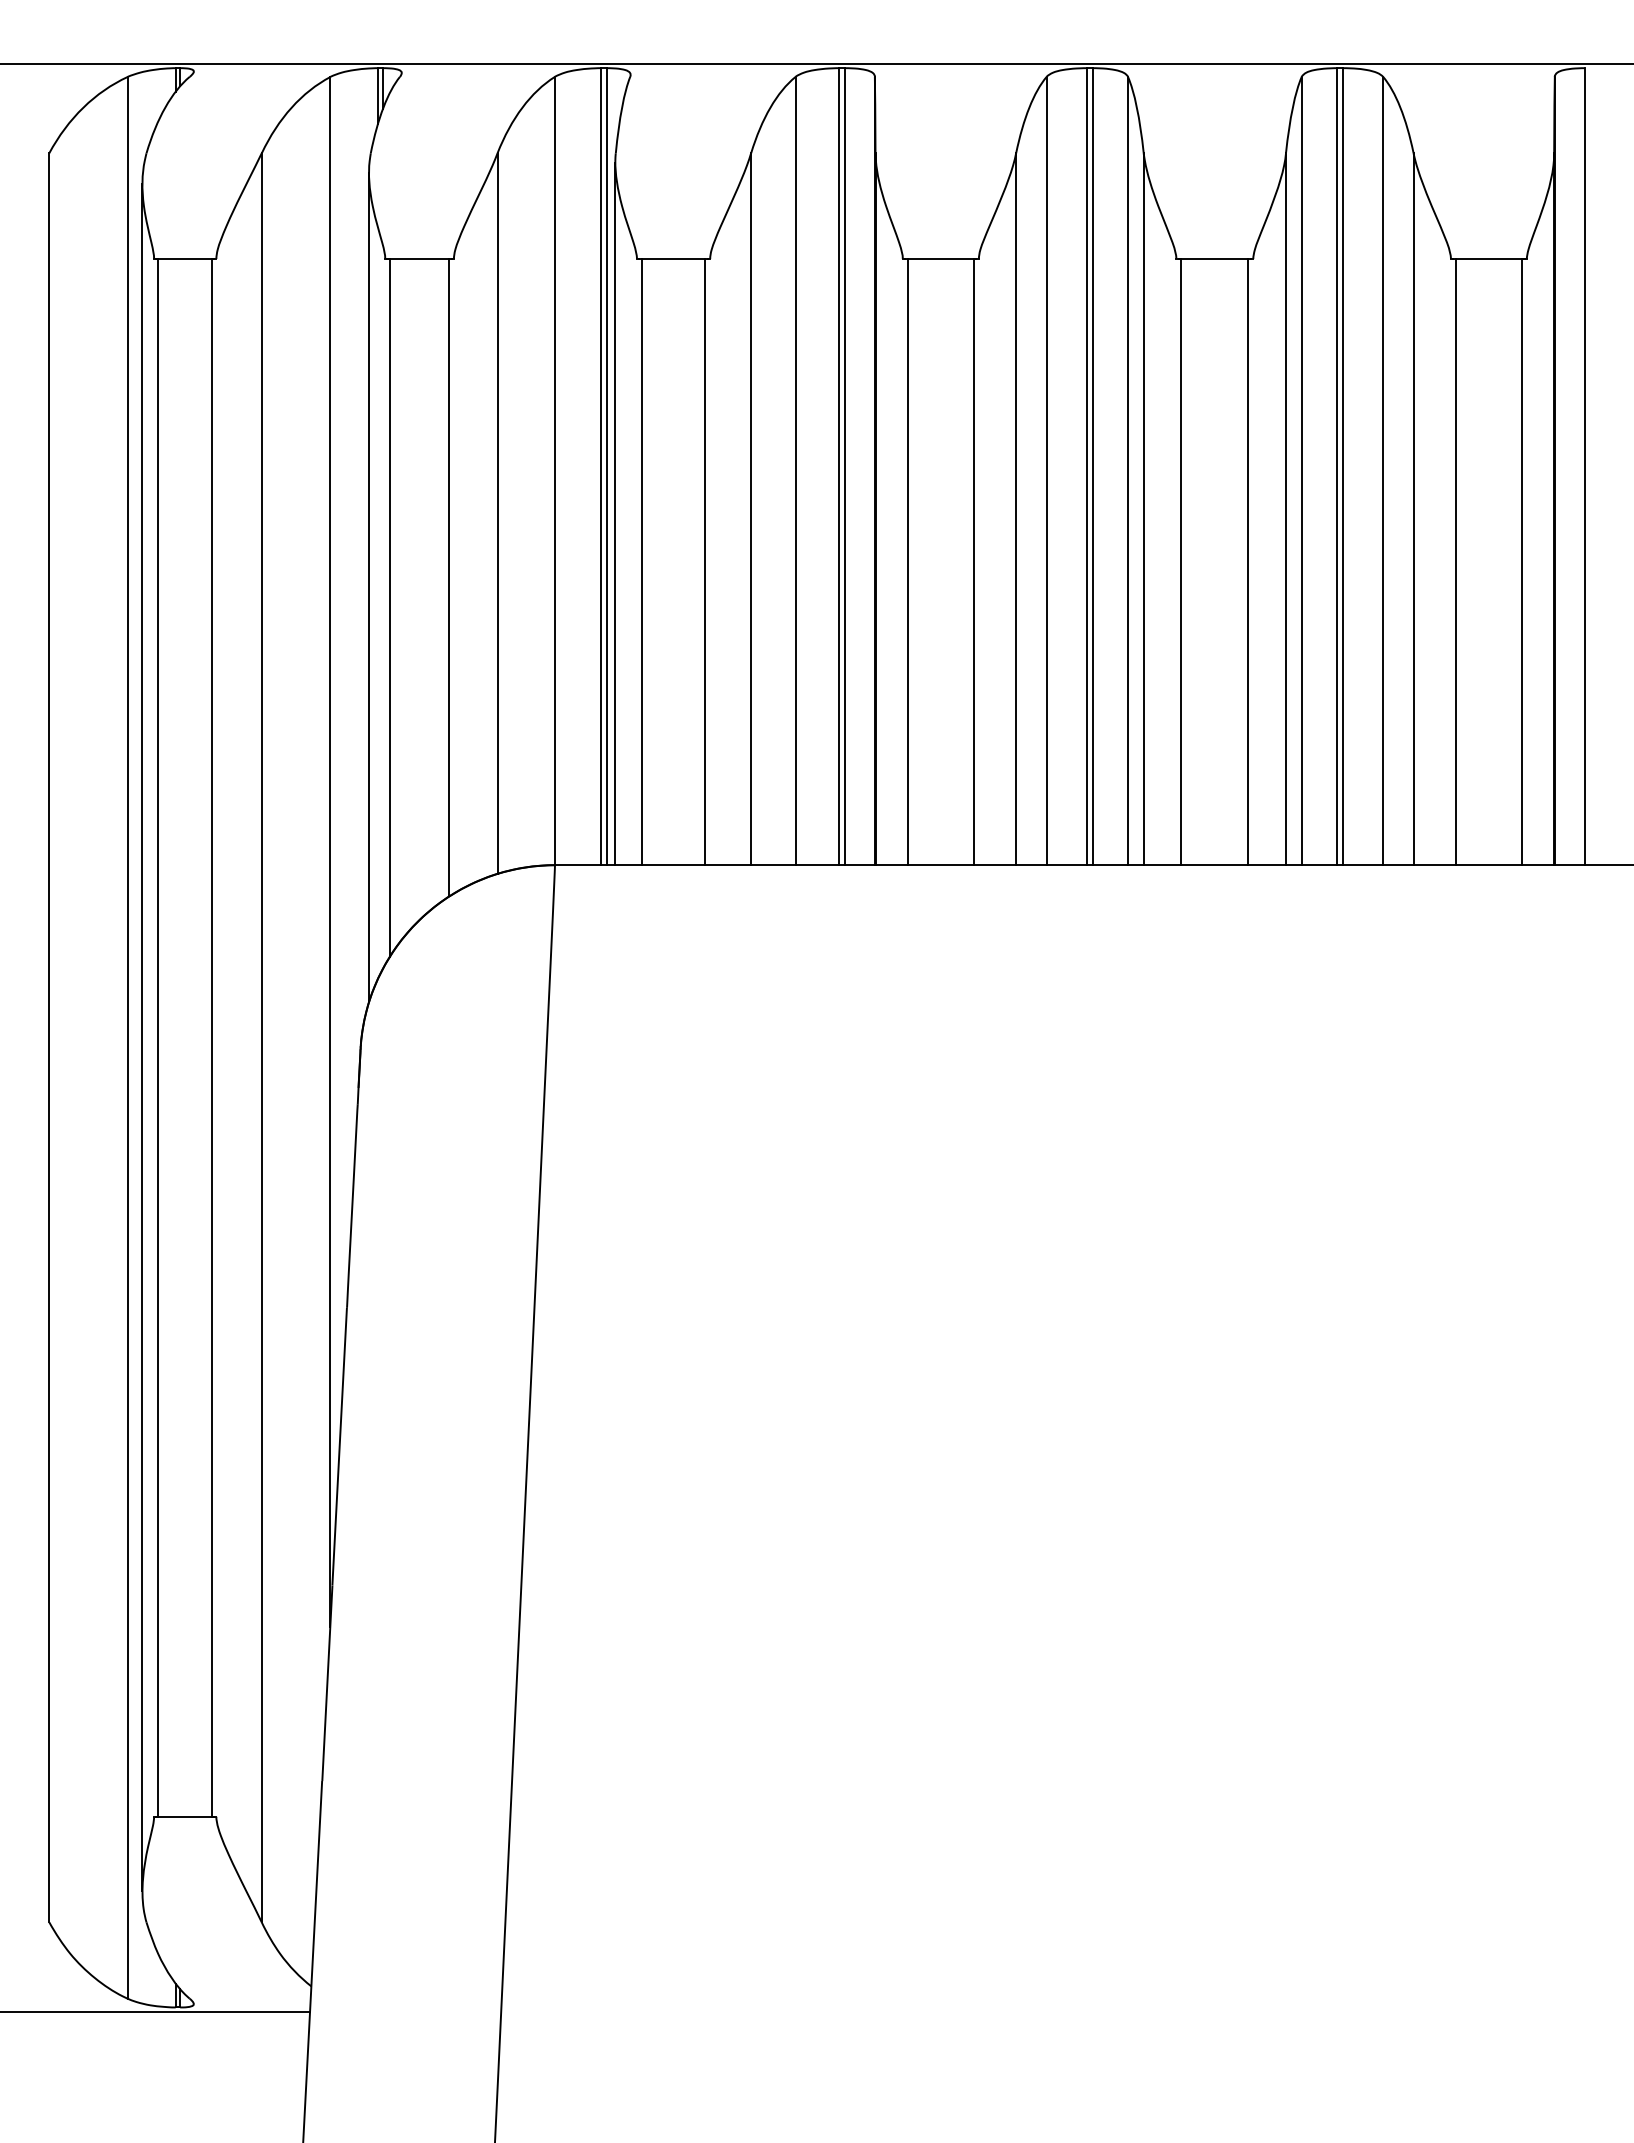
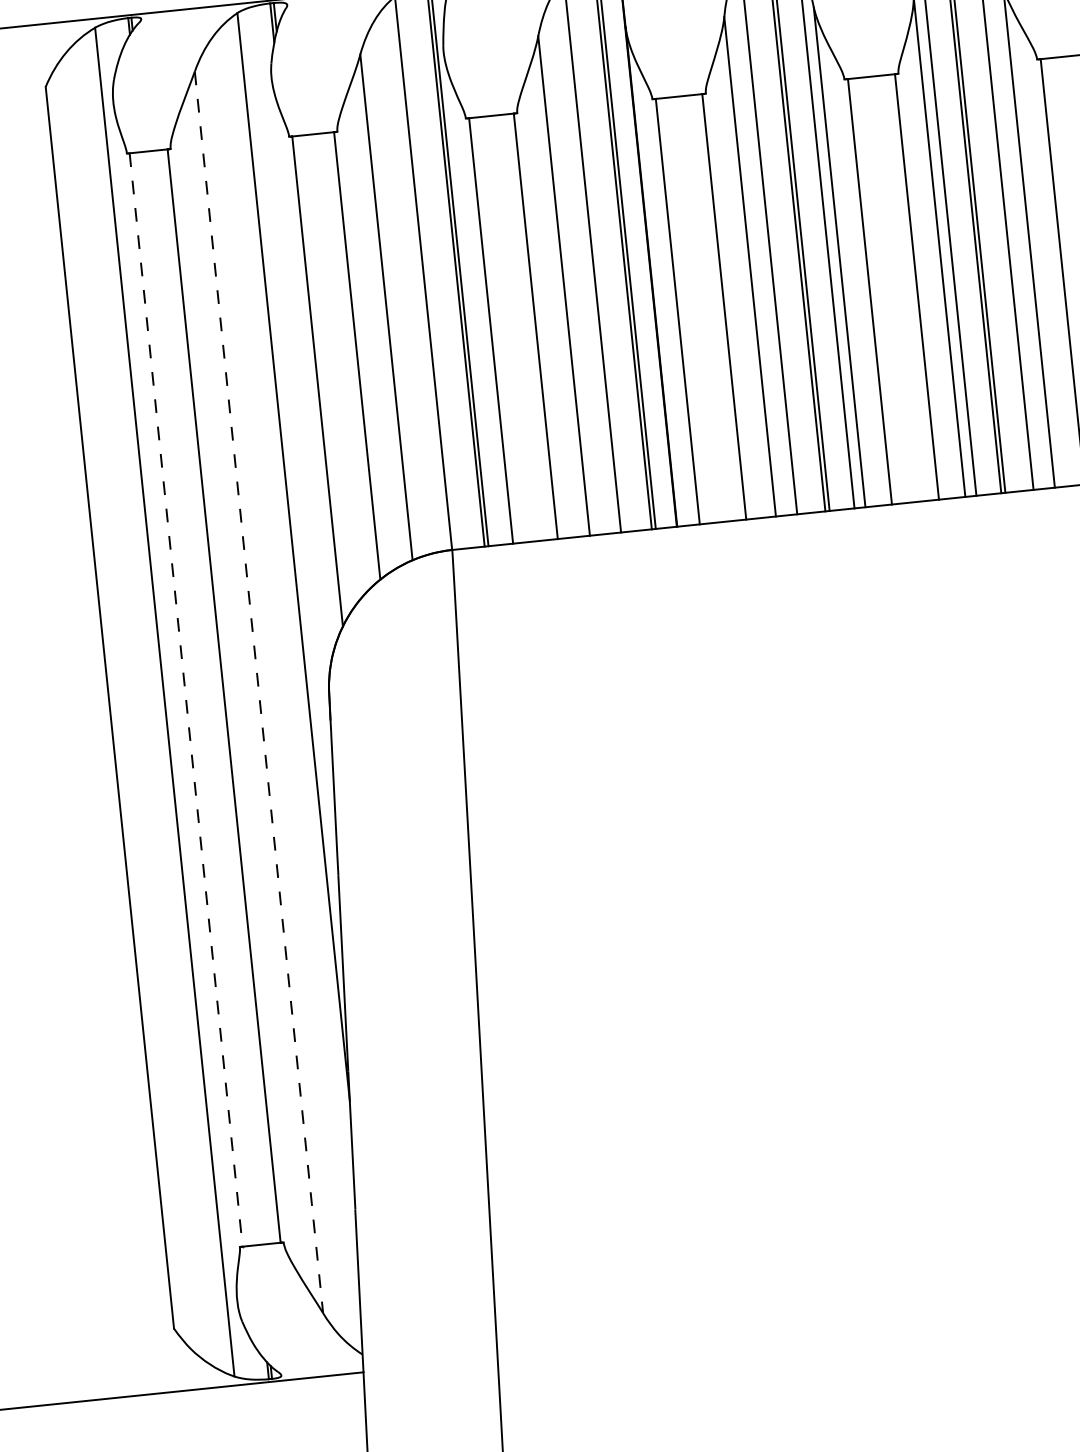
line: (615, 513) -> (469, 298), removed
line: (369, 587) -> (301, 368), removed
line: (142, 1037) -> (175, 700), removed
line: (157, 1037) -> (185, 699), solid -> dashed
line: (261, 1037) -> (258, 692), solid -> dashed

